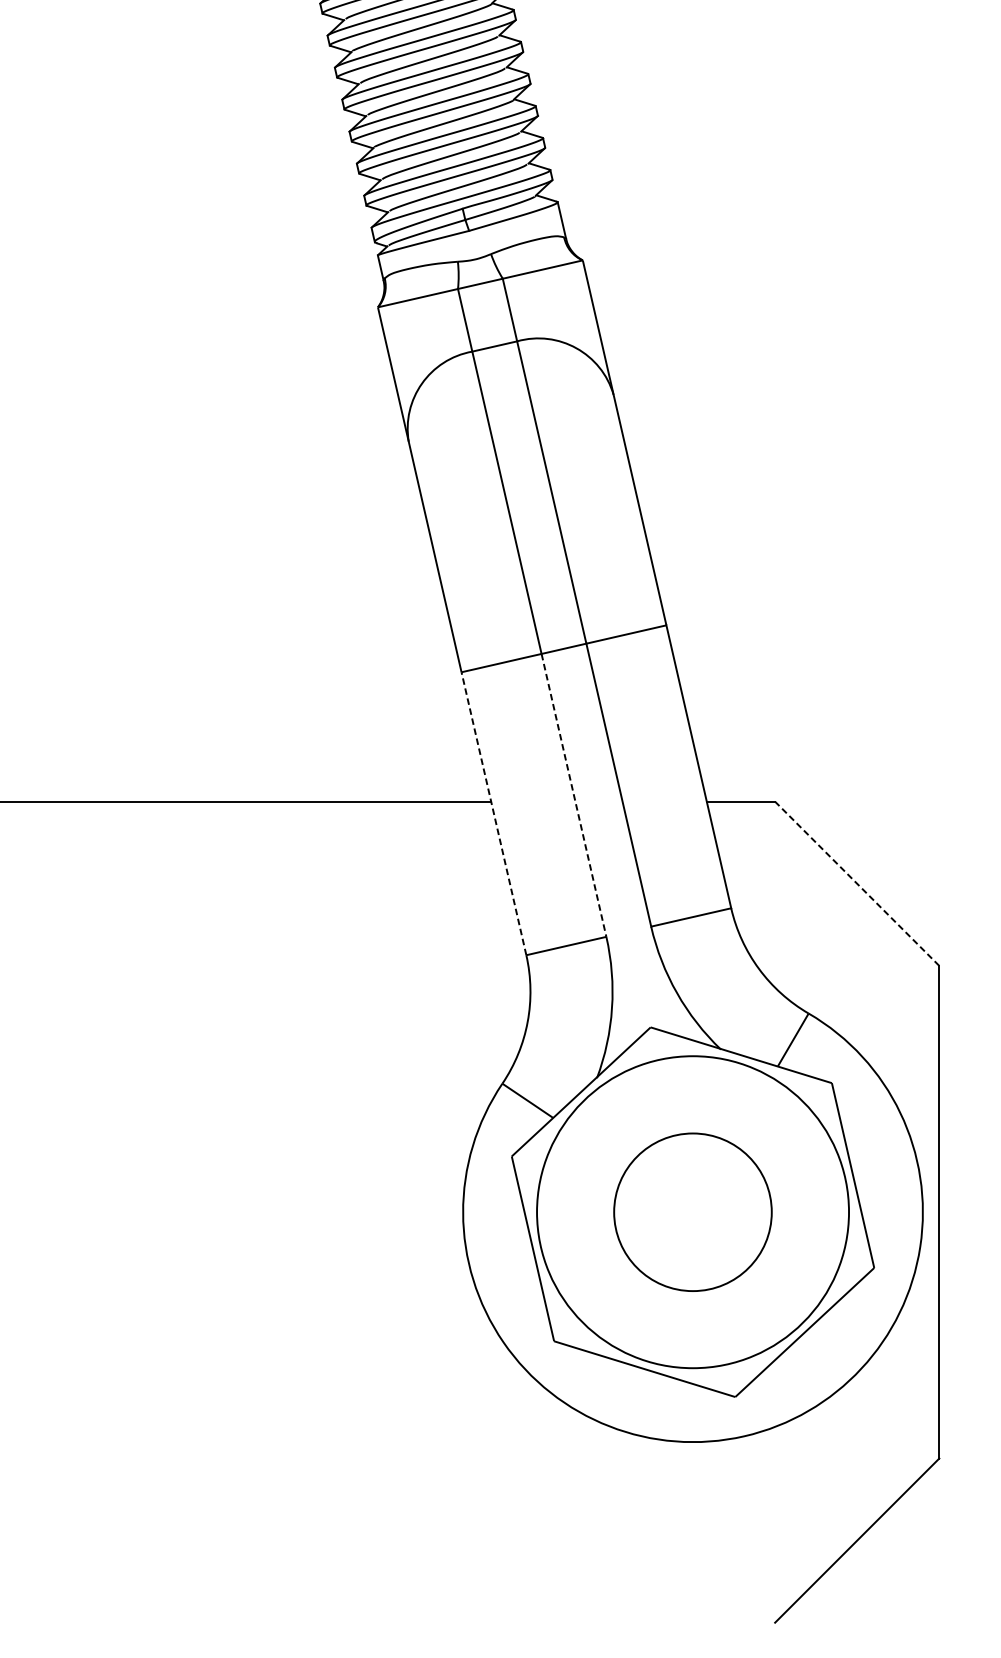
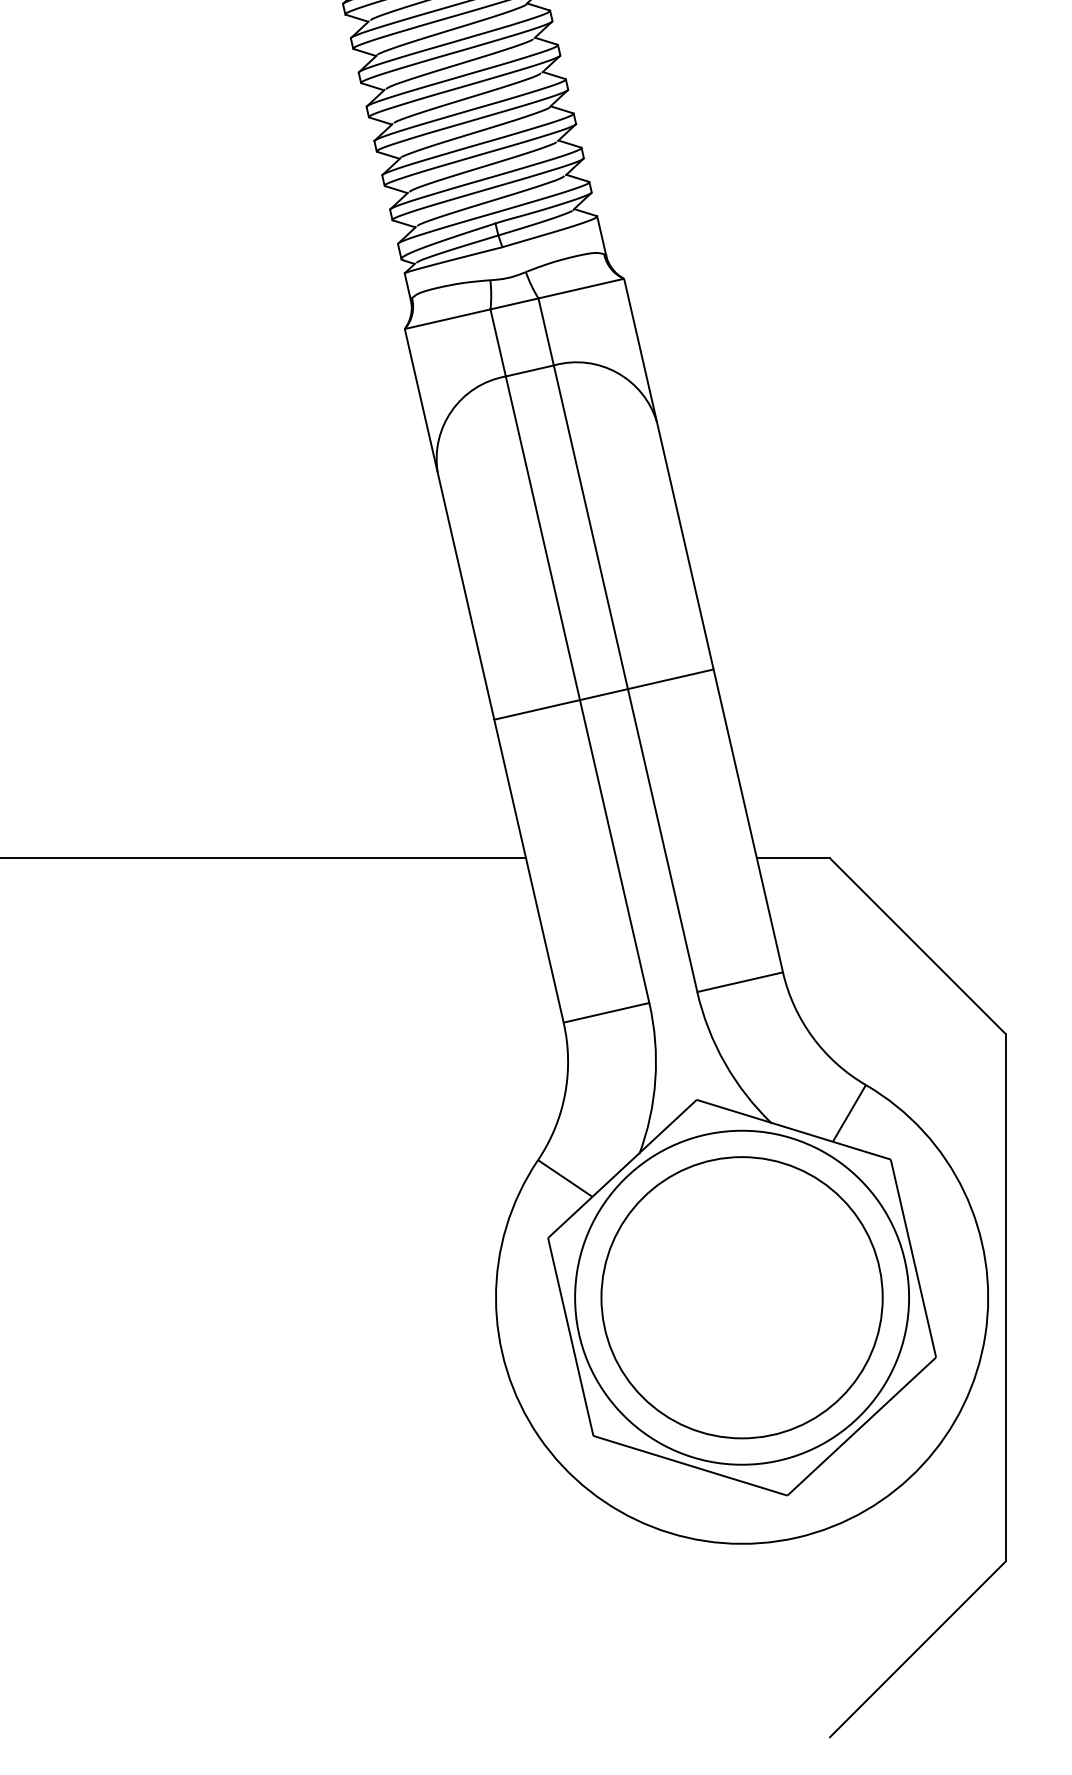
line: (573, 796) -> (614, 852), dashed -> solid
line: (493, 813) -> (528, 870), dashed -> solid
line: (856, 883) -> (917, 945), dashed -> solid
circle: (692, 1211) -> (741, 1297), size x1.67

